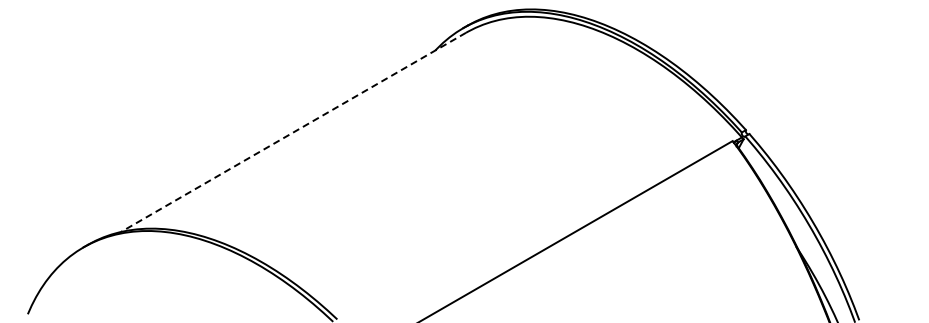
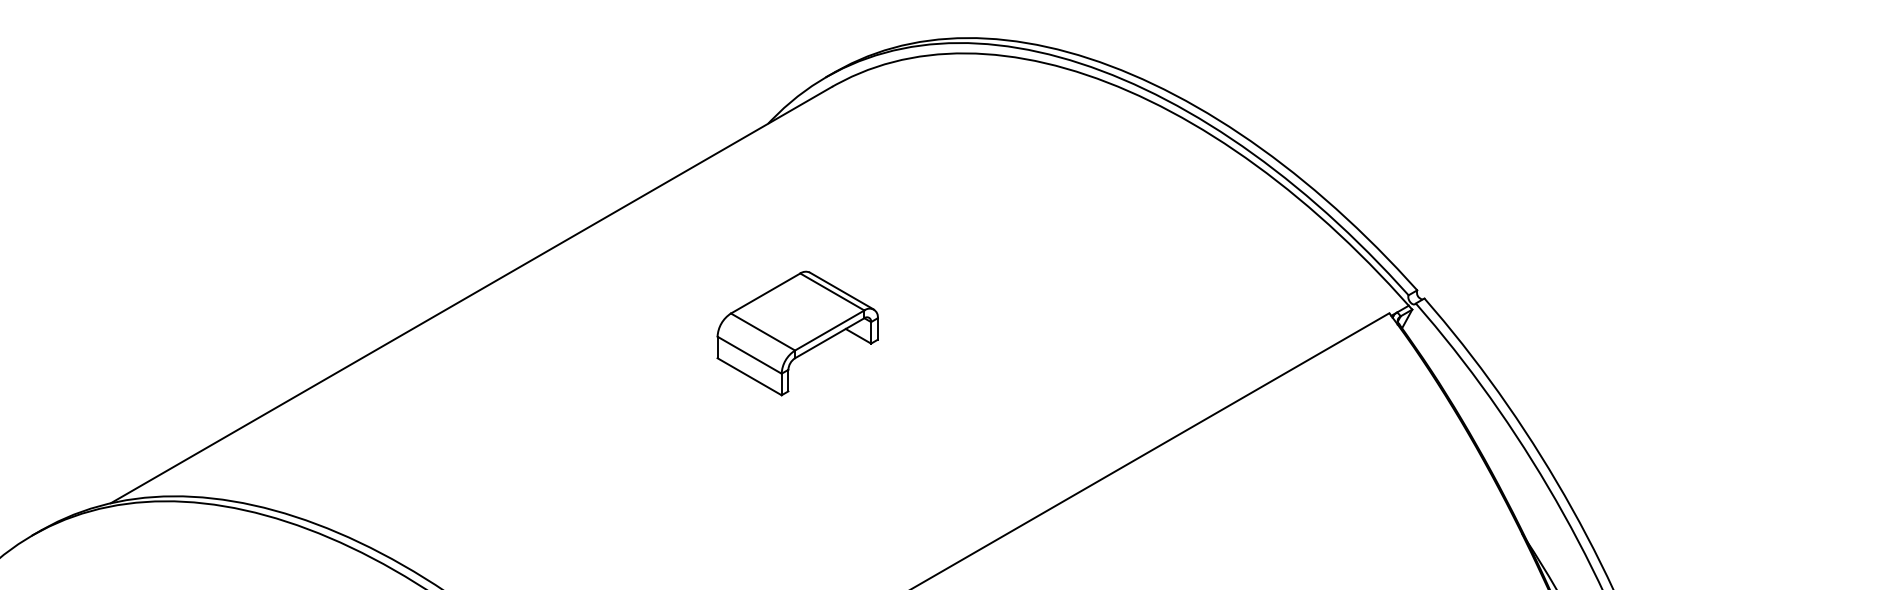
line: (293, 132) -> (471, 295), dashed -> solid
part: (449, 150) -> (797, 332), added

